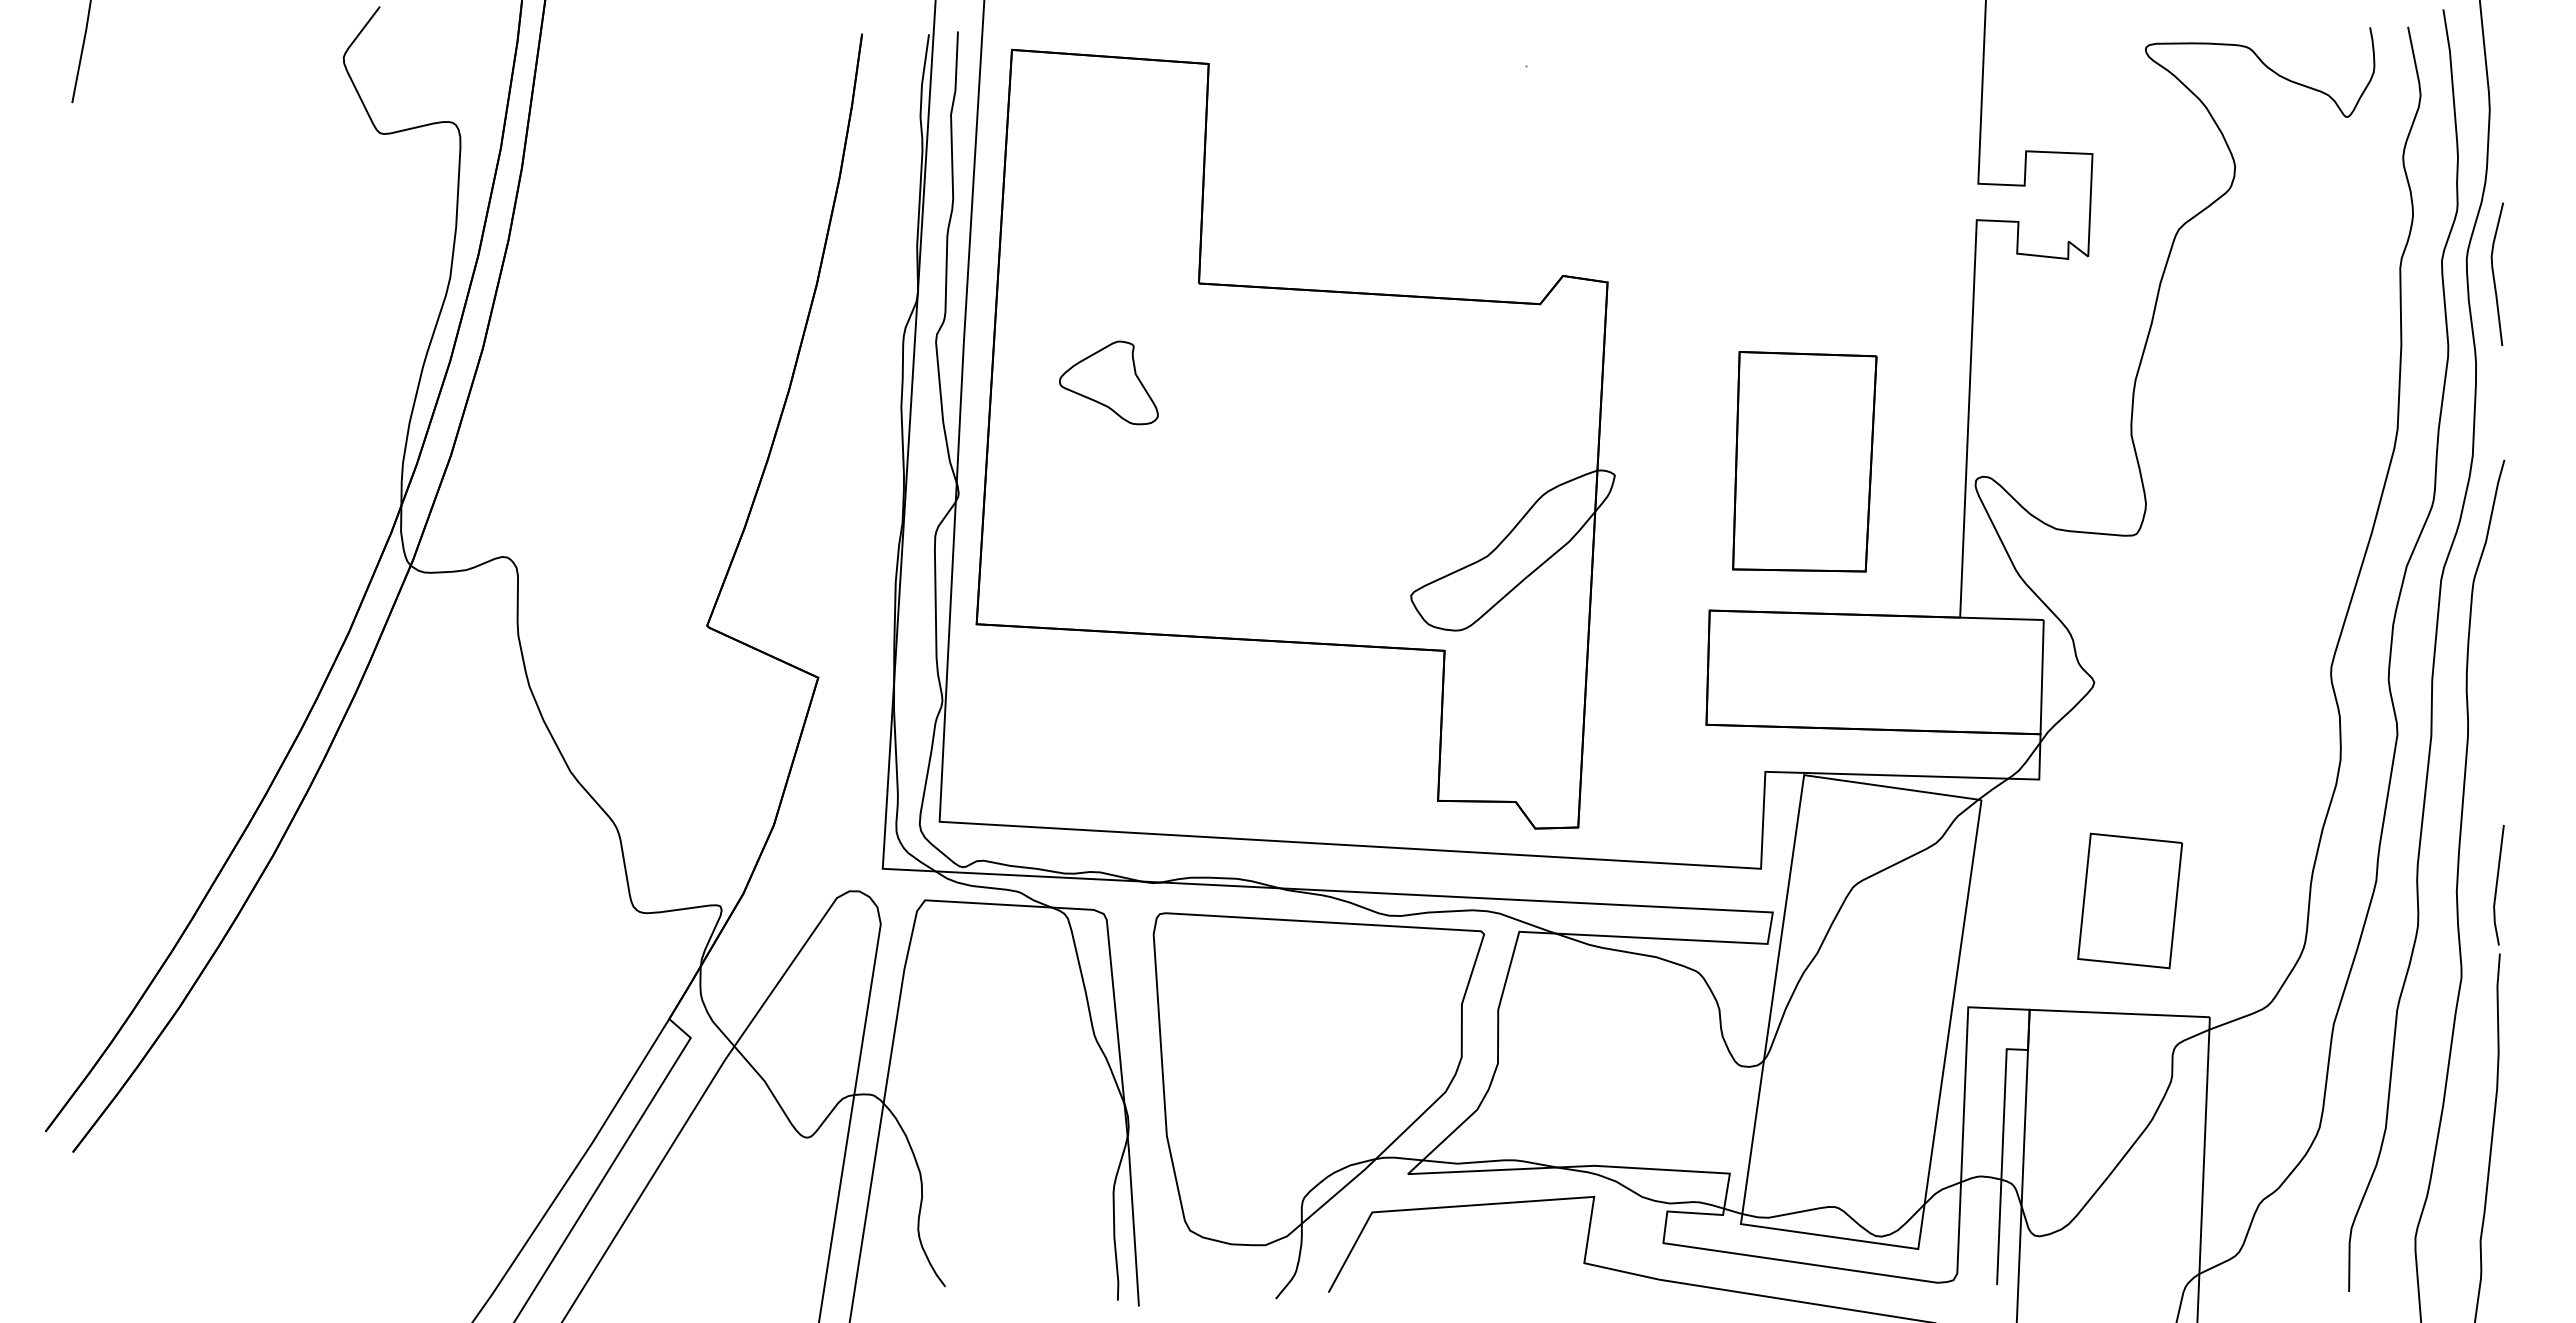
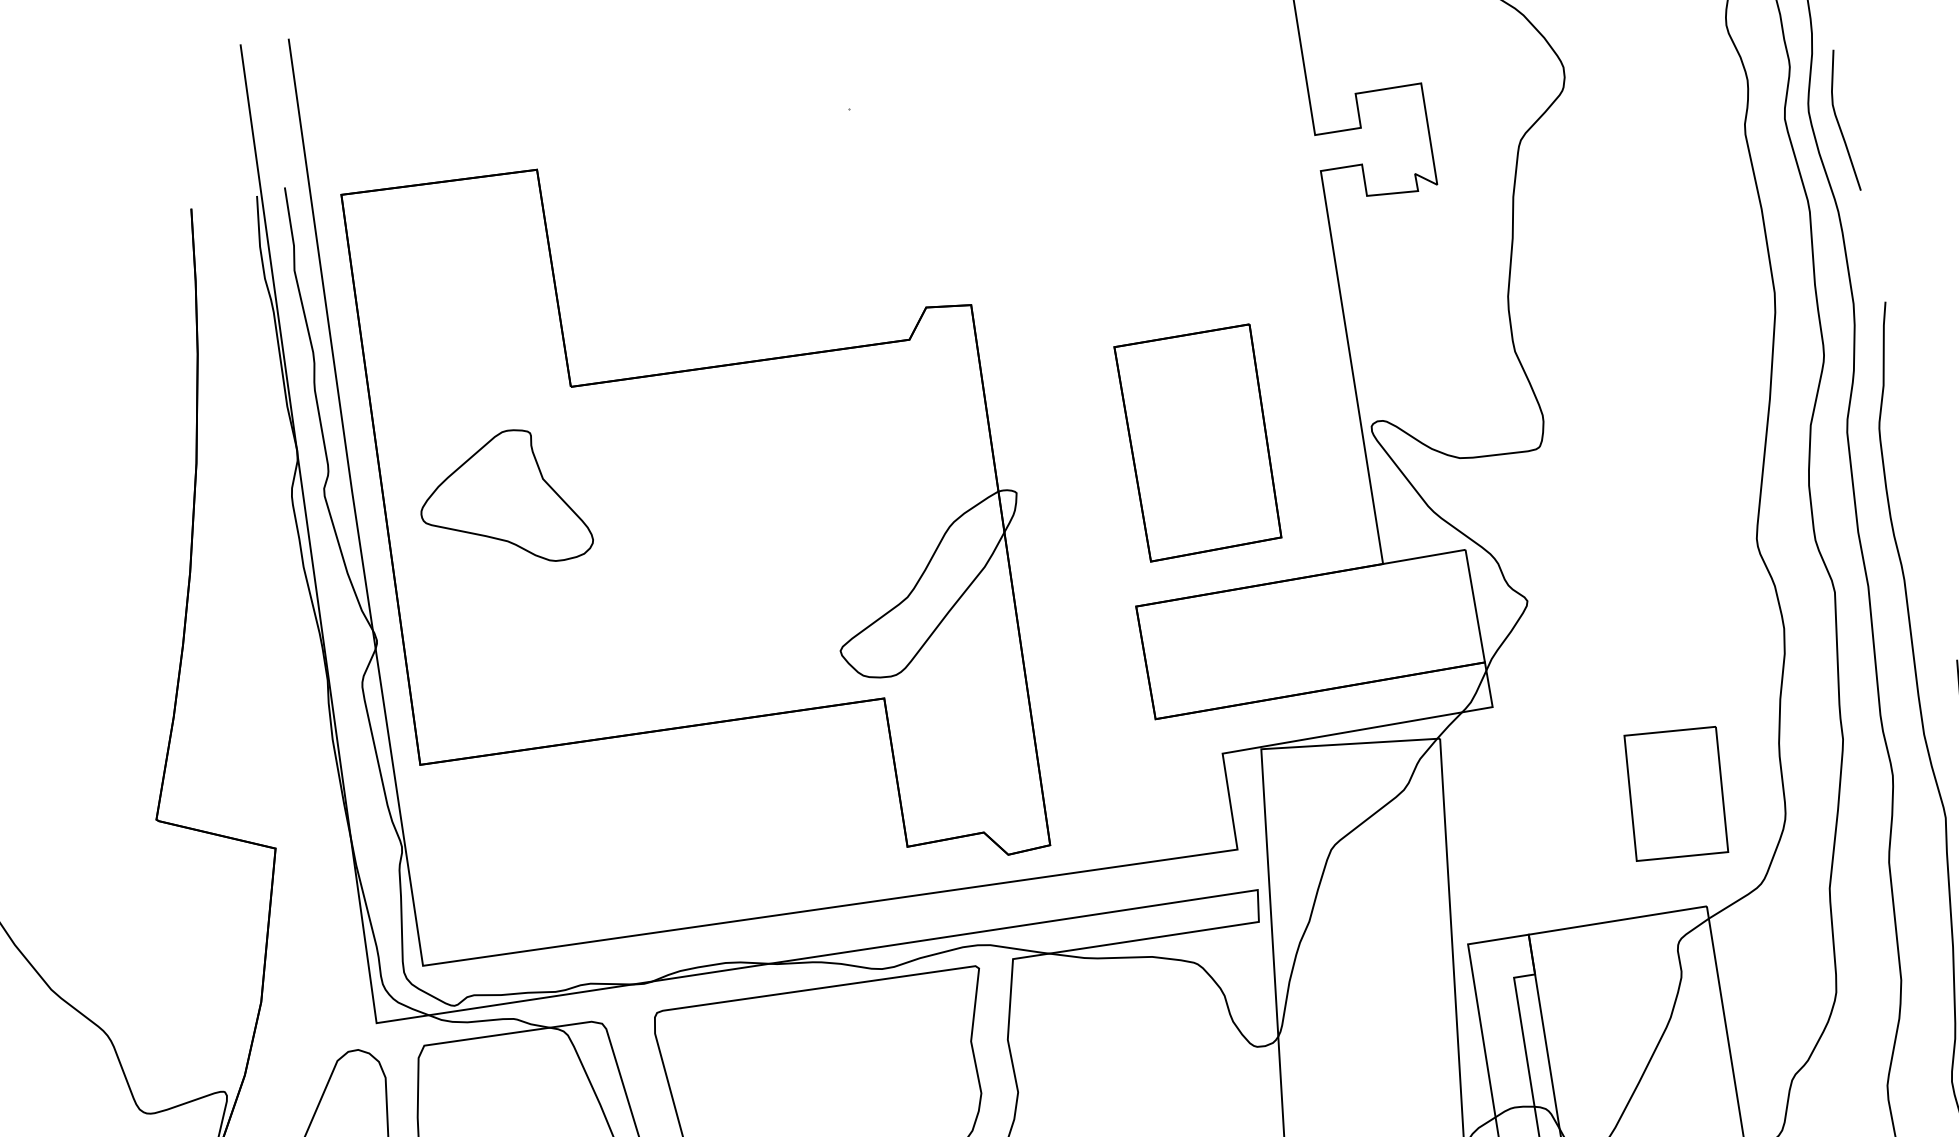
part: (1108, 382) -> (501, 501), size x1.67
part: (2130, 900) -> (1676, 793), moved

